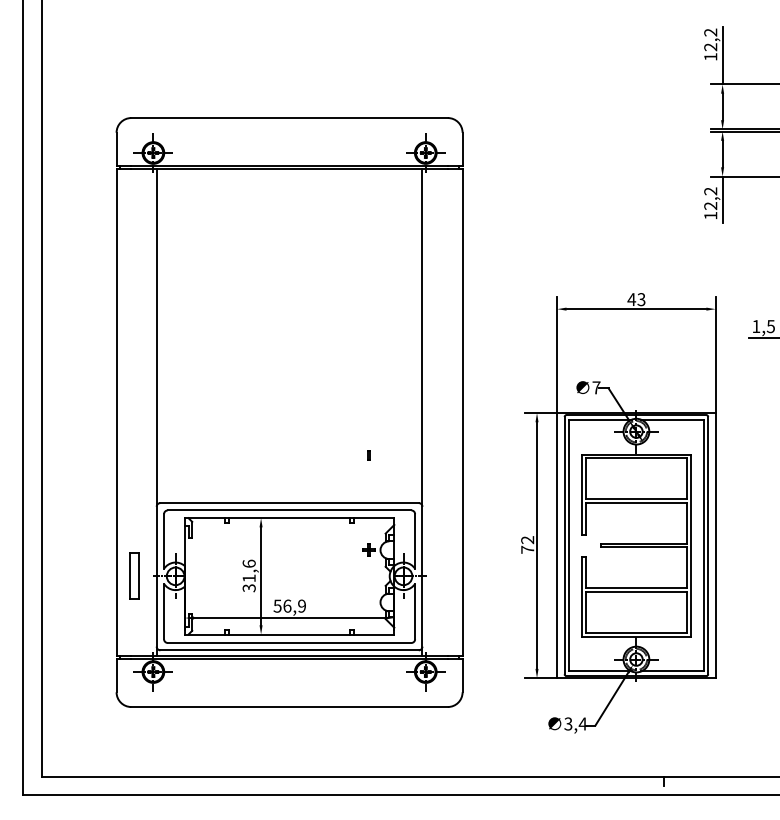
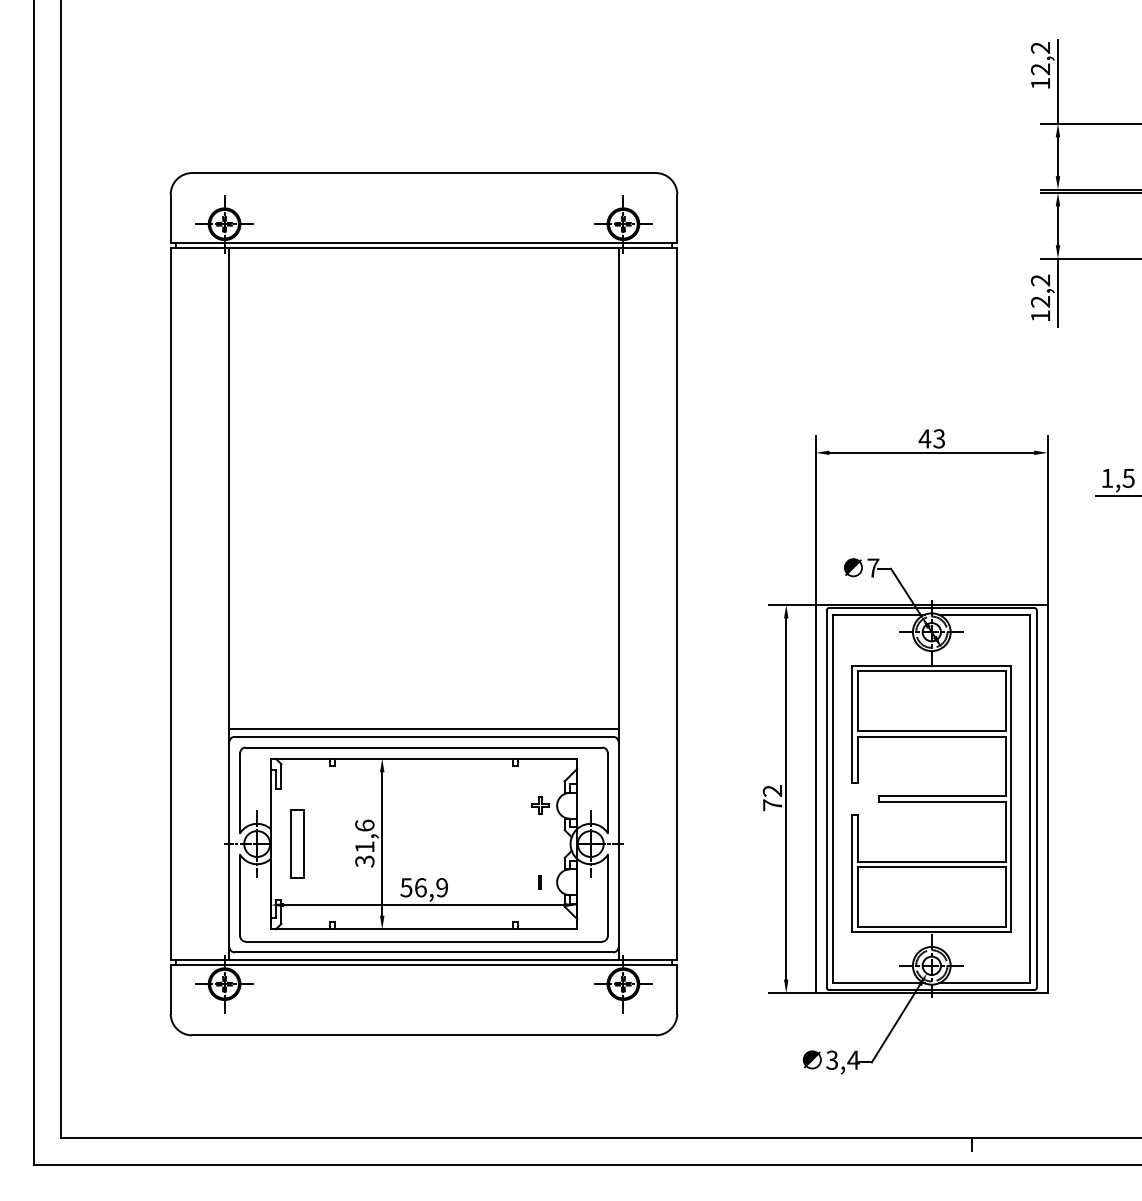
part: (368, 455) -> (539, 882), moved
line: (289, 497) -> (423, 728), added
part: (134, 575) -> (297, 842), moved

